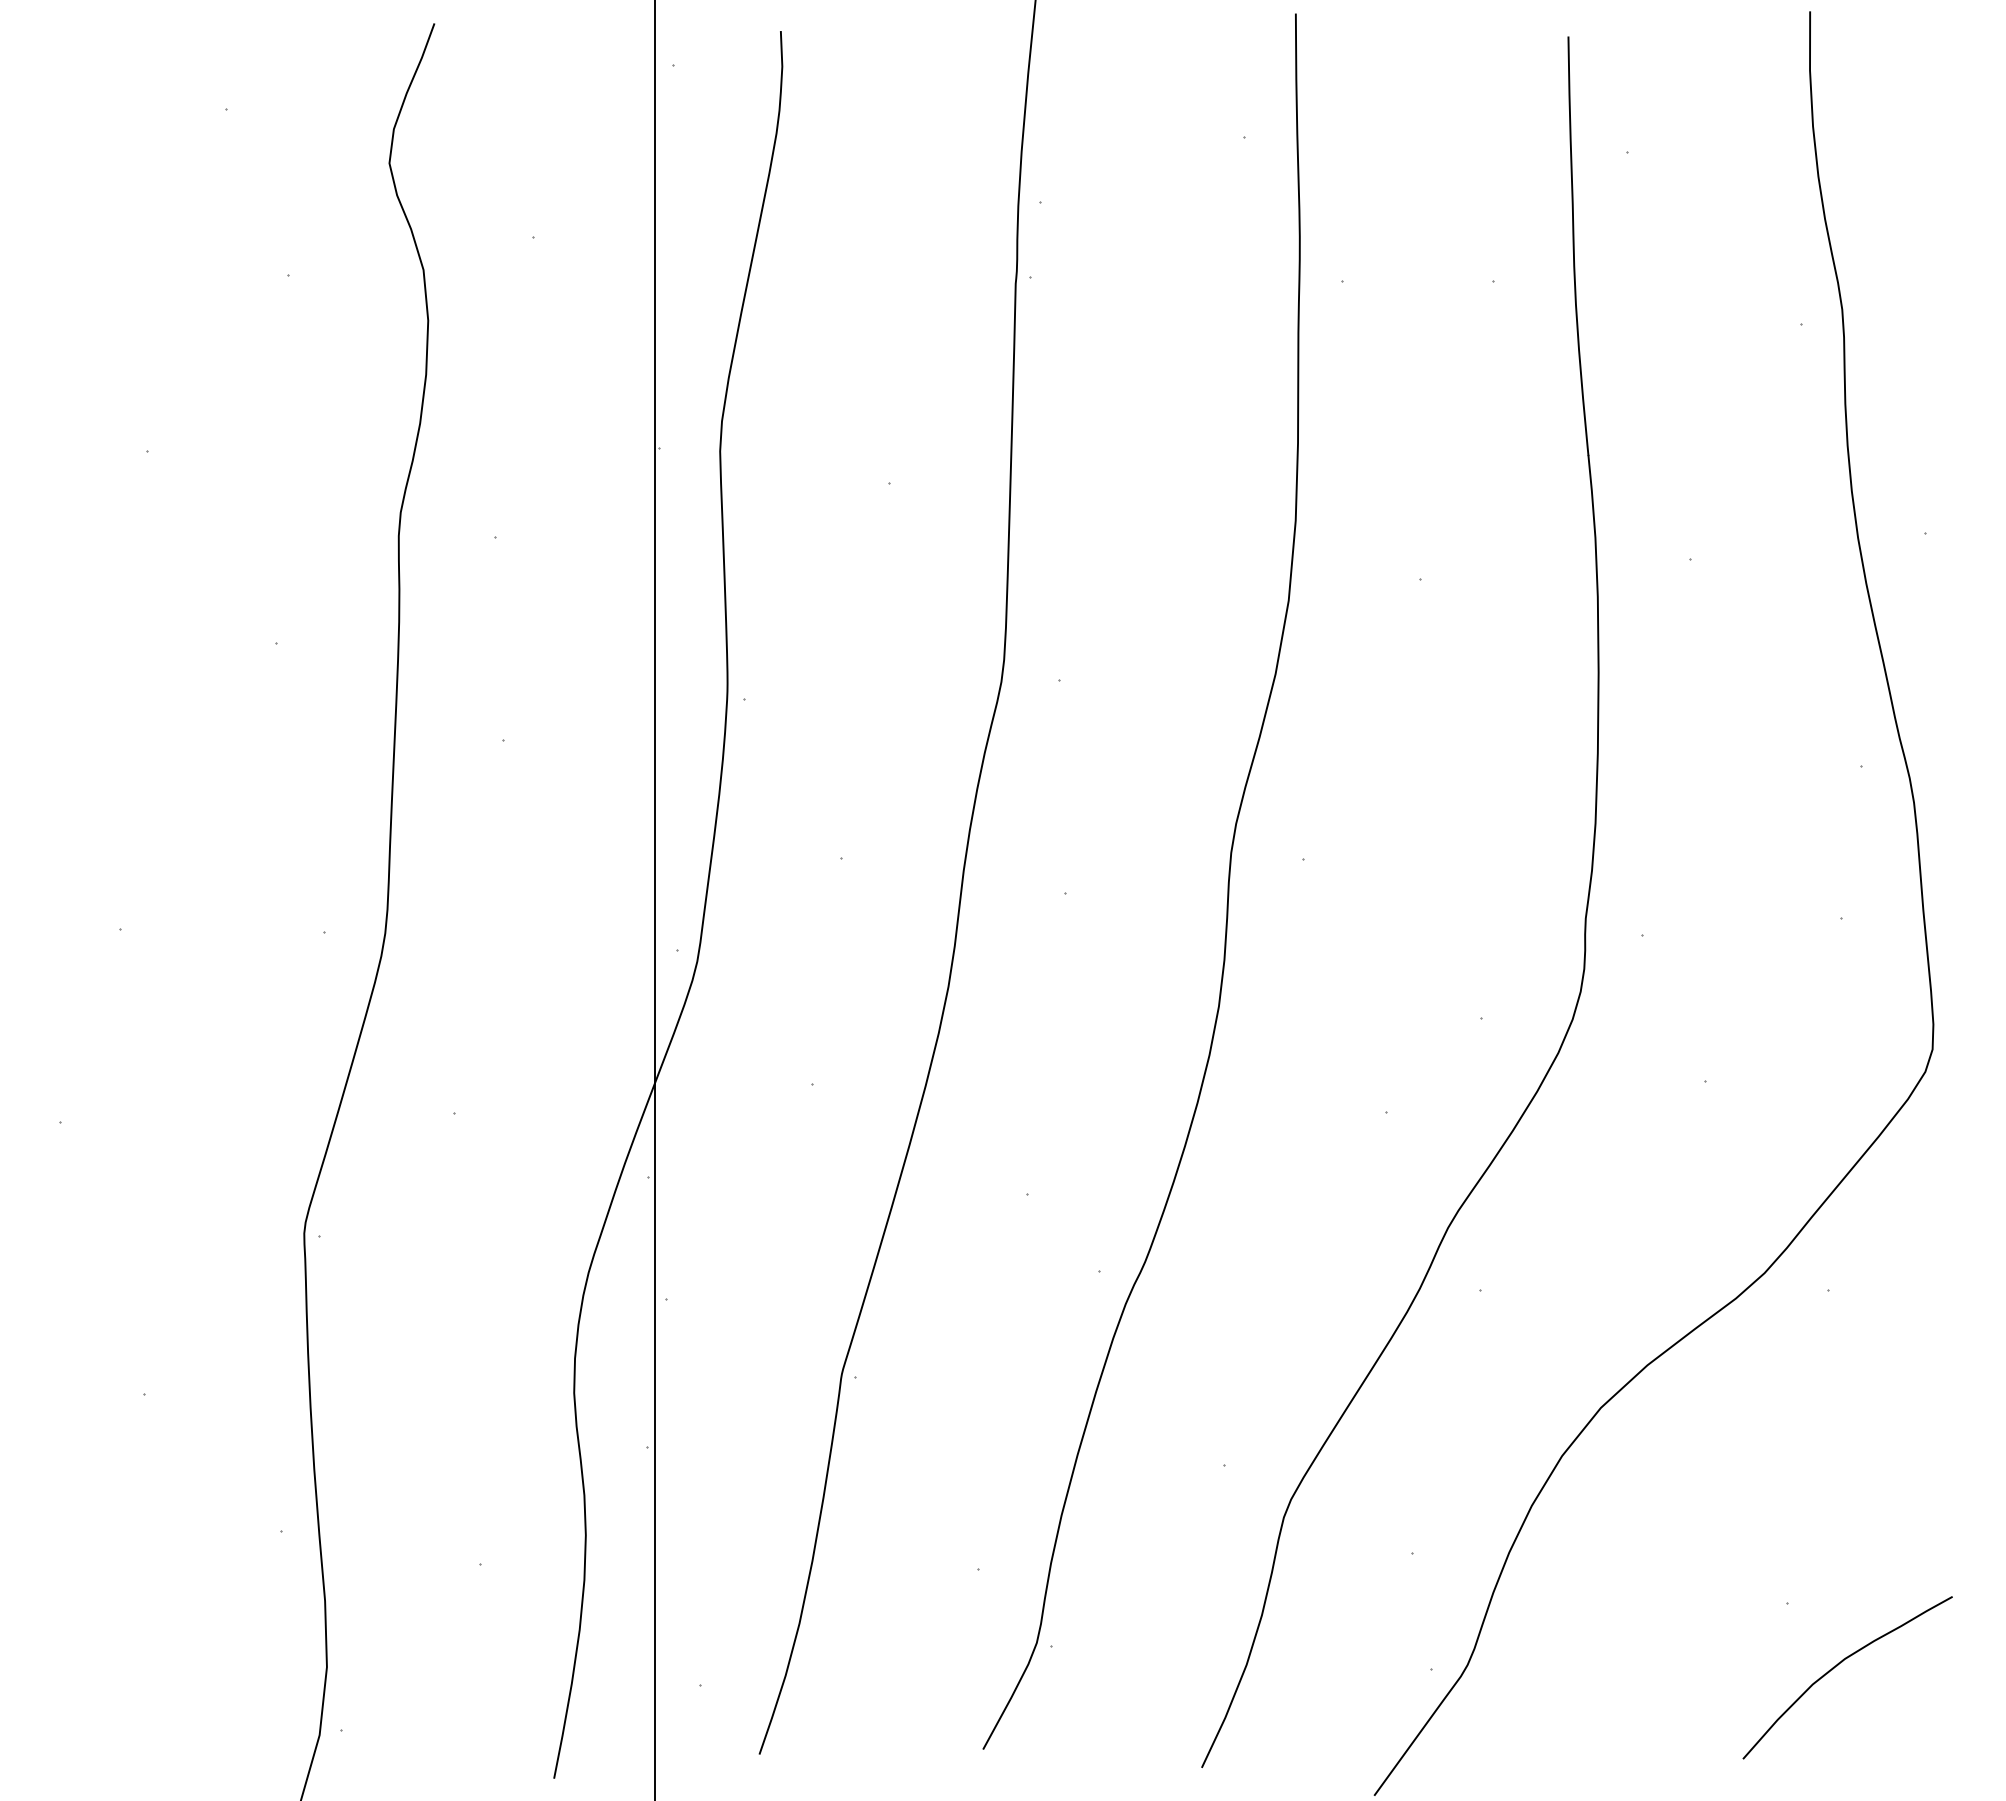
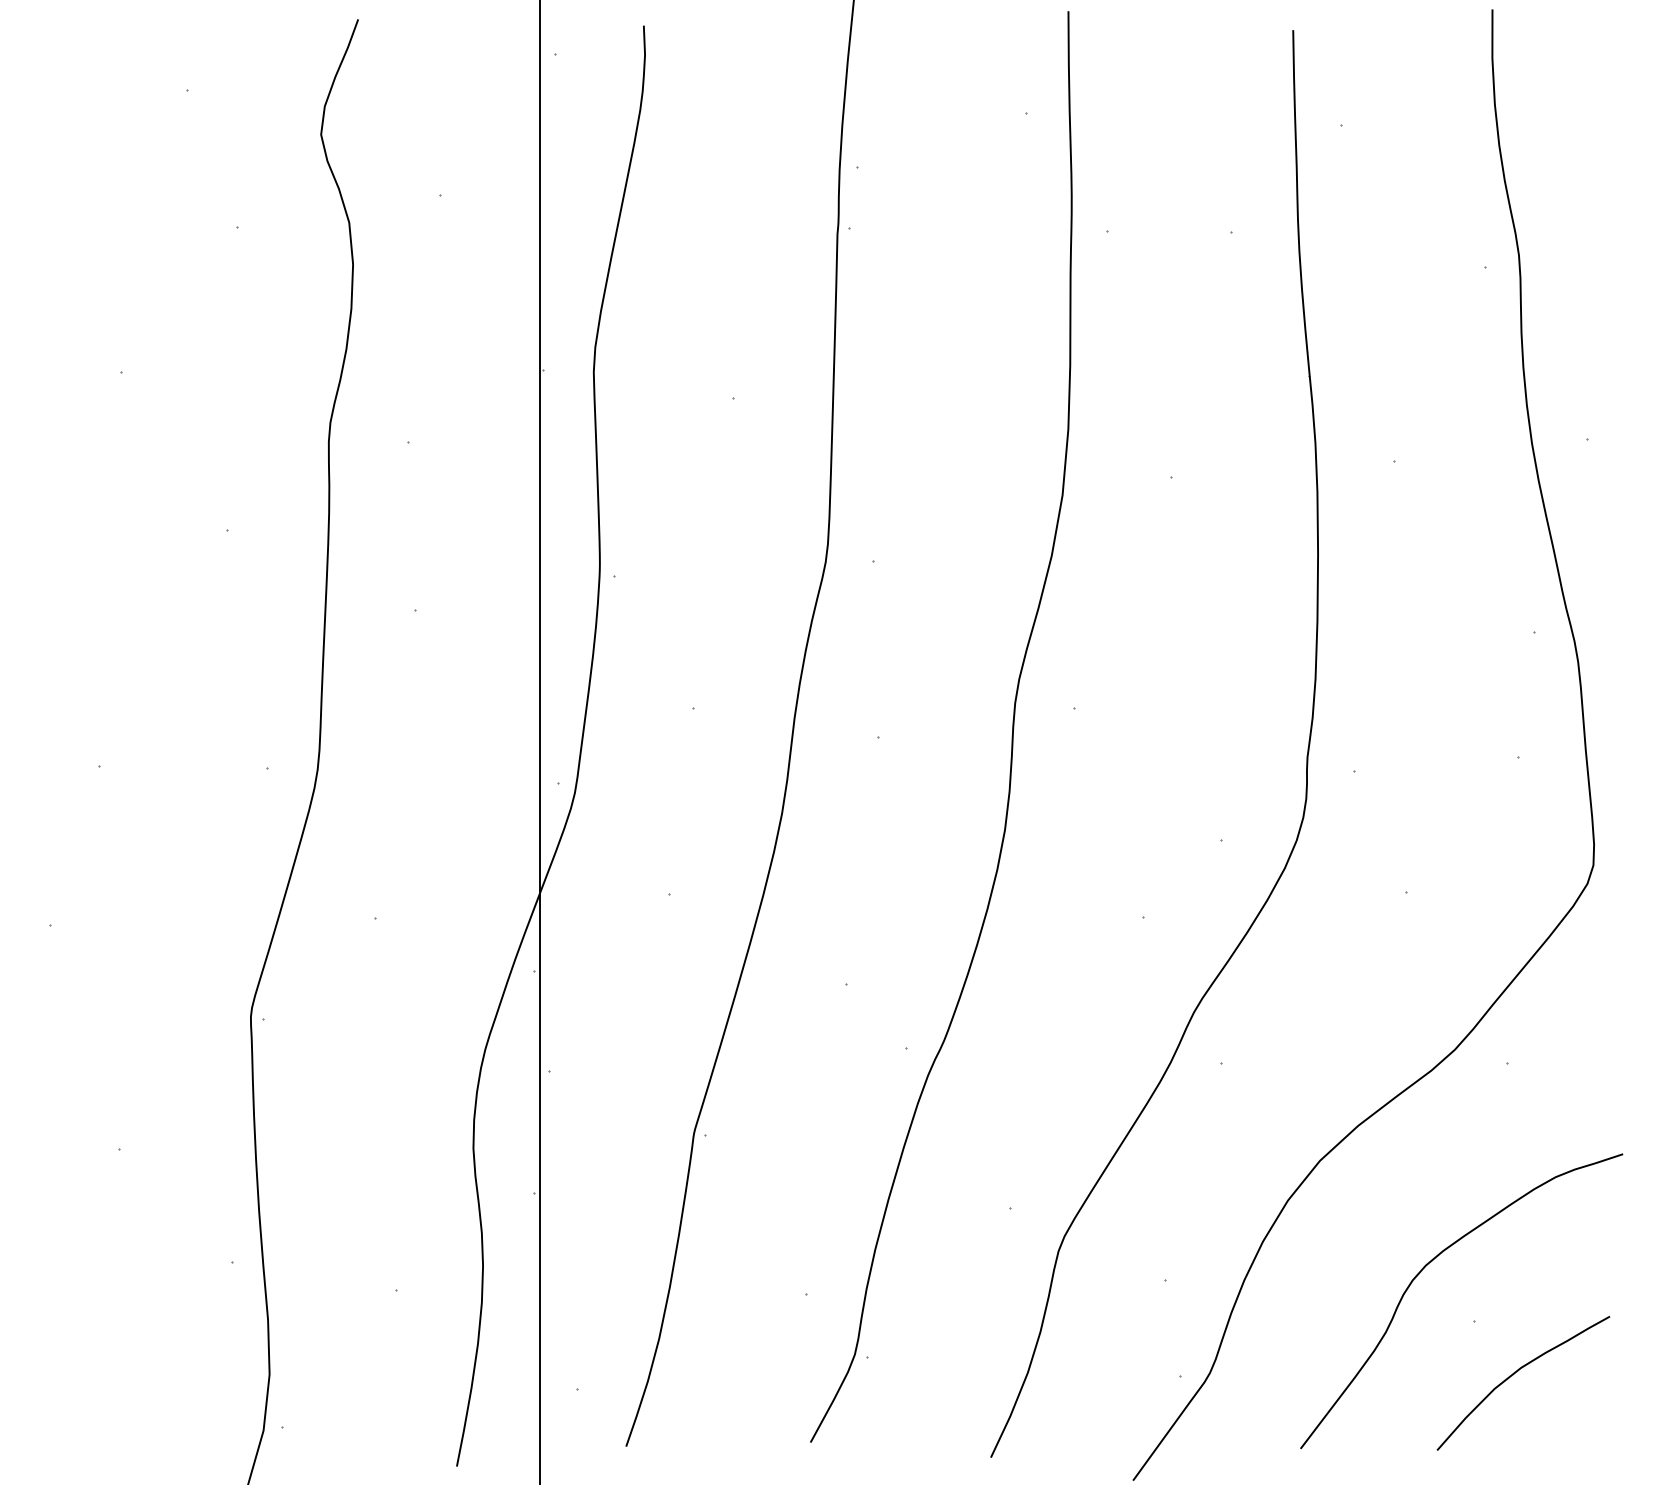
curve: (1736, 1530) -> (1431, 1261), added

